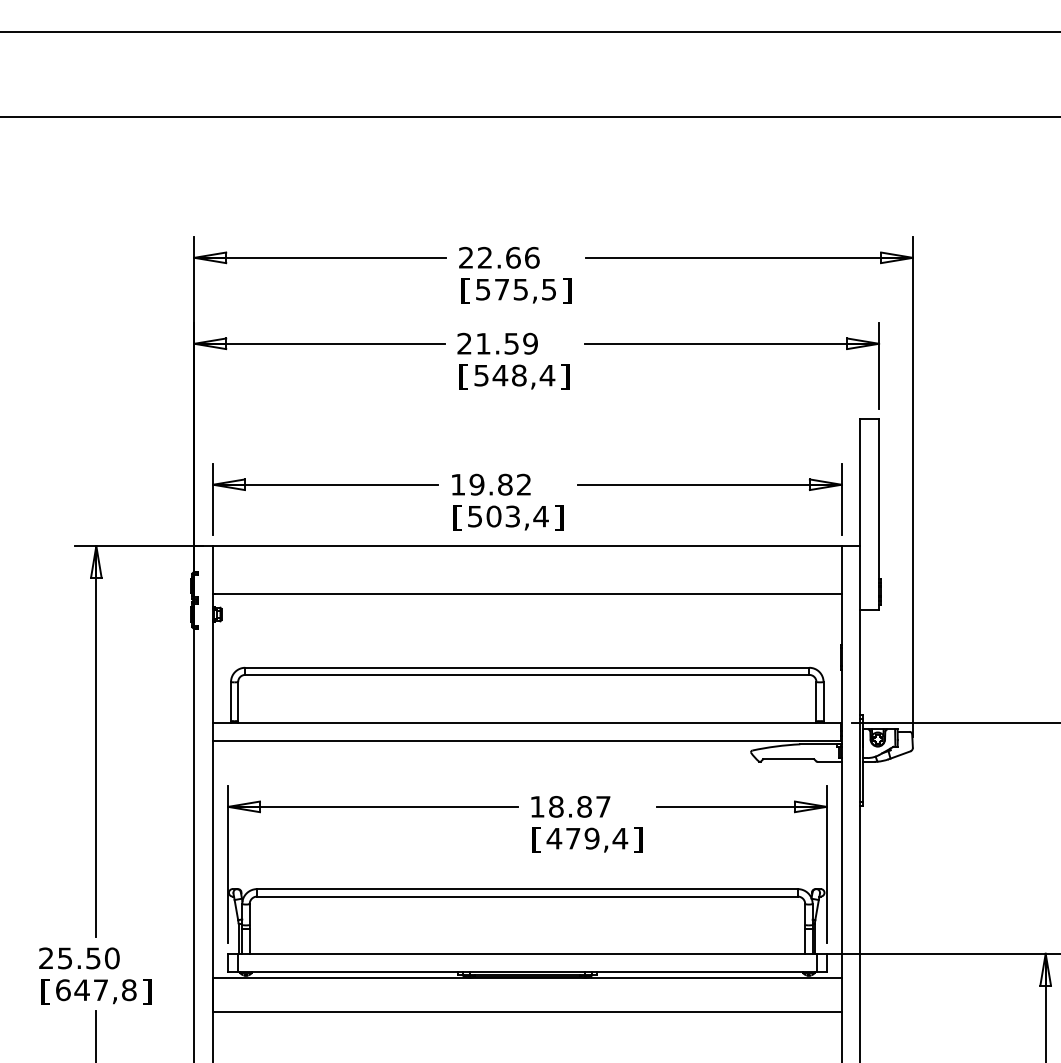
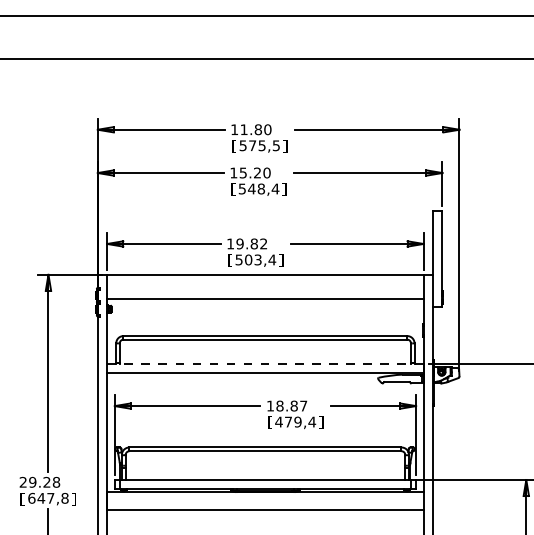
text: (499, 257) -> (251, 129), 22.66 -> 11.80
text: (497, 342) -> (250, 172), 21.59 -> 15.20
line: (527, 722) -> (265, 363), solid -> dashed
text: (88, 956) -> (44, 481), 25.50 -> 29.28

